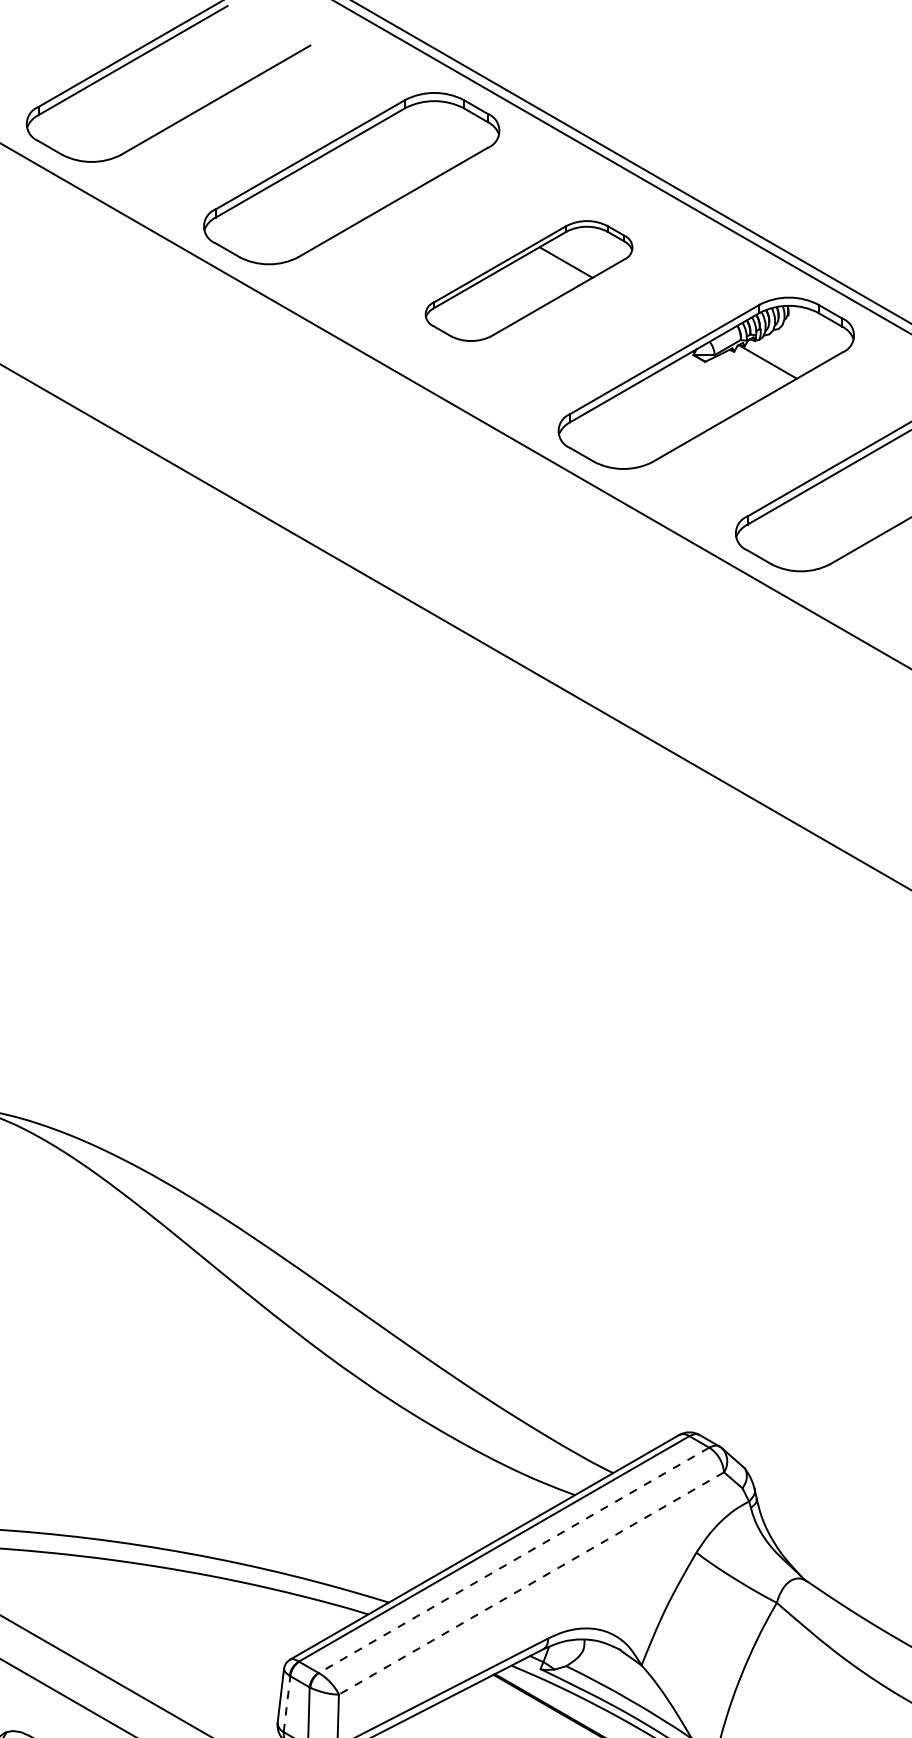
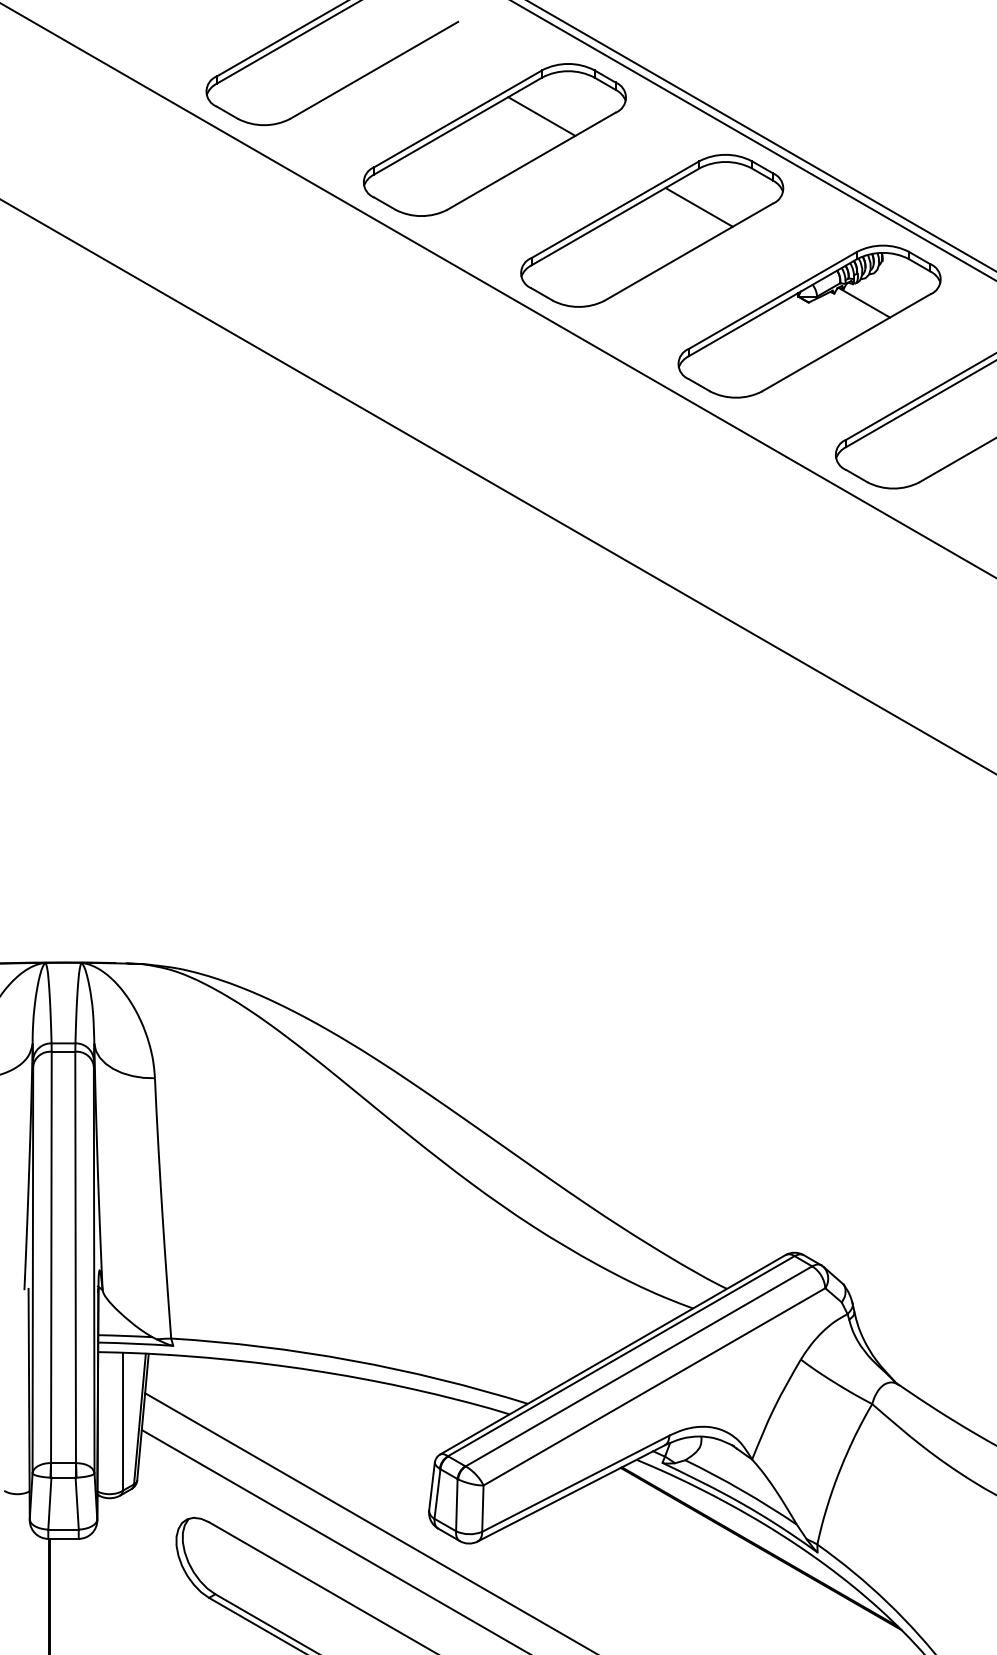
line: (404, 152) -> (541, 116), added
part: (529, 280) -> (652, 230), size x1.43
line: (513, 1560) -> (638, 1366), dashed -> solid
line: (531, 1584) -> (654, 1387), dashed -> solid
line: (287, 1704) -> (437, 1494), dashed -> solid

